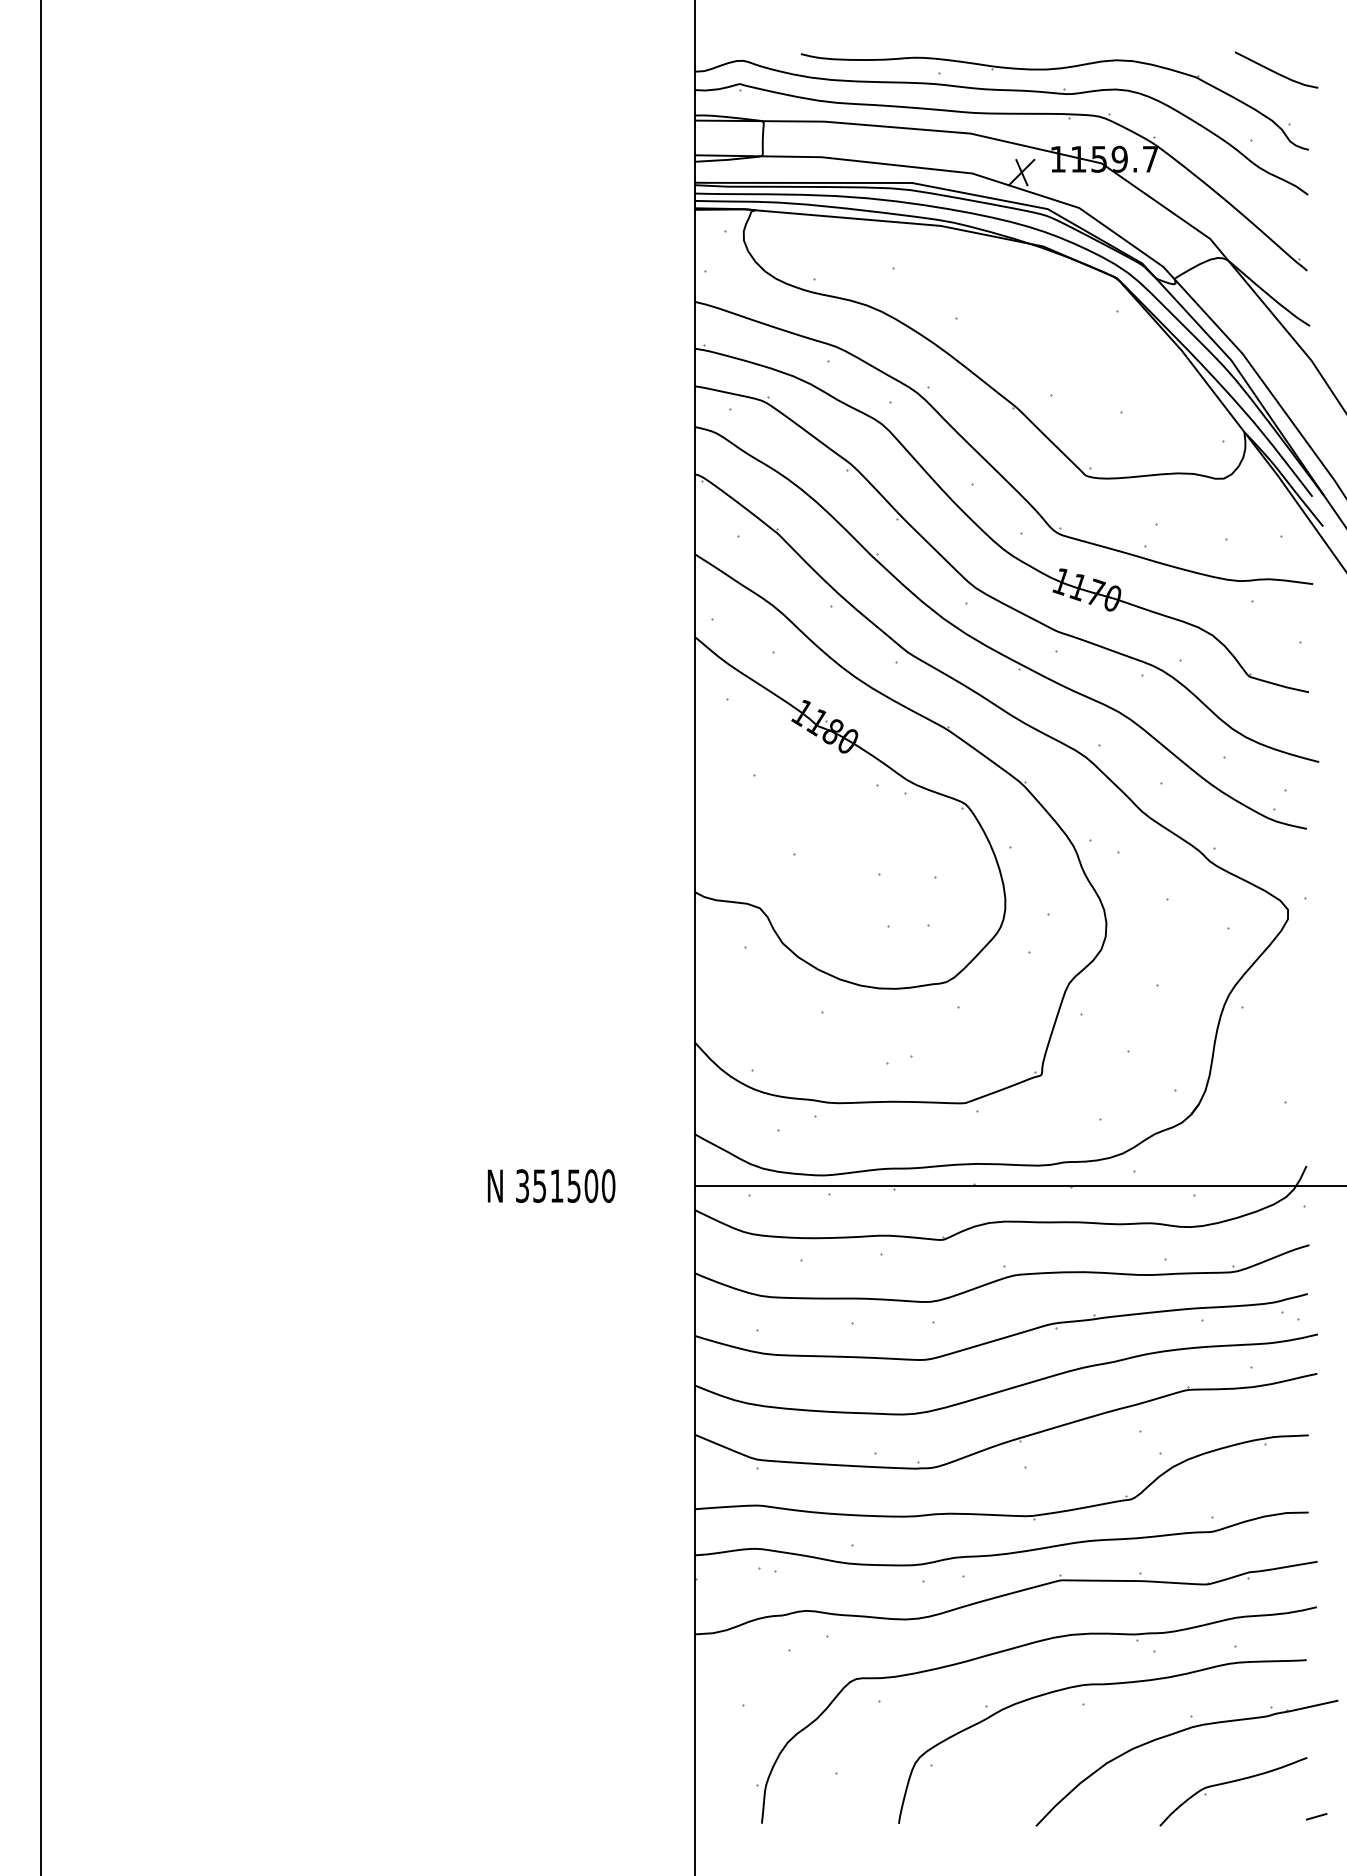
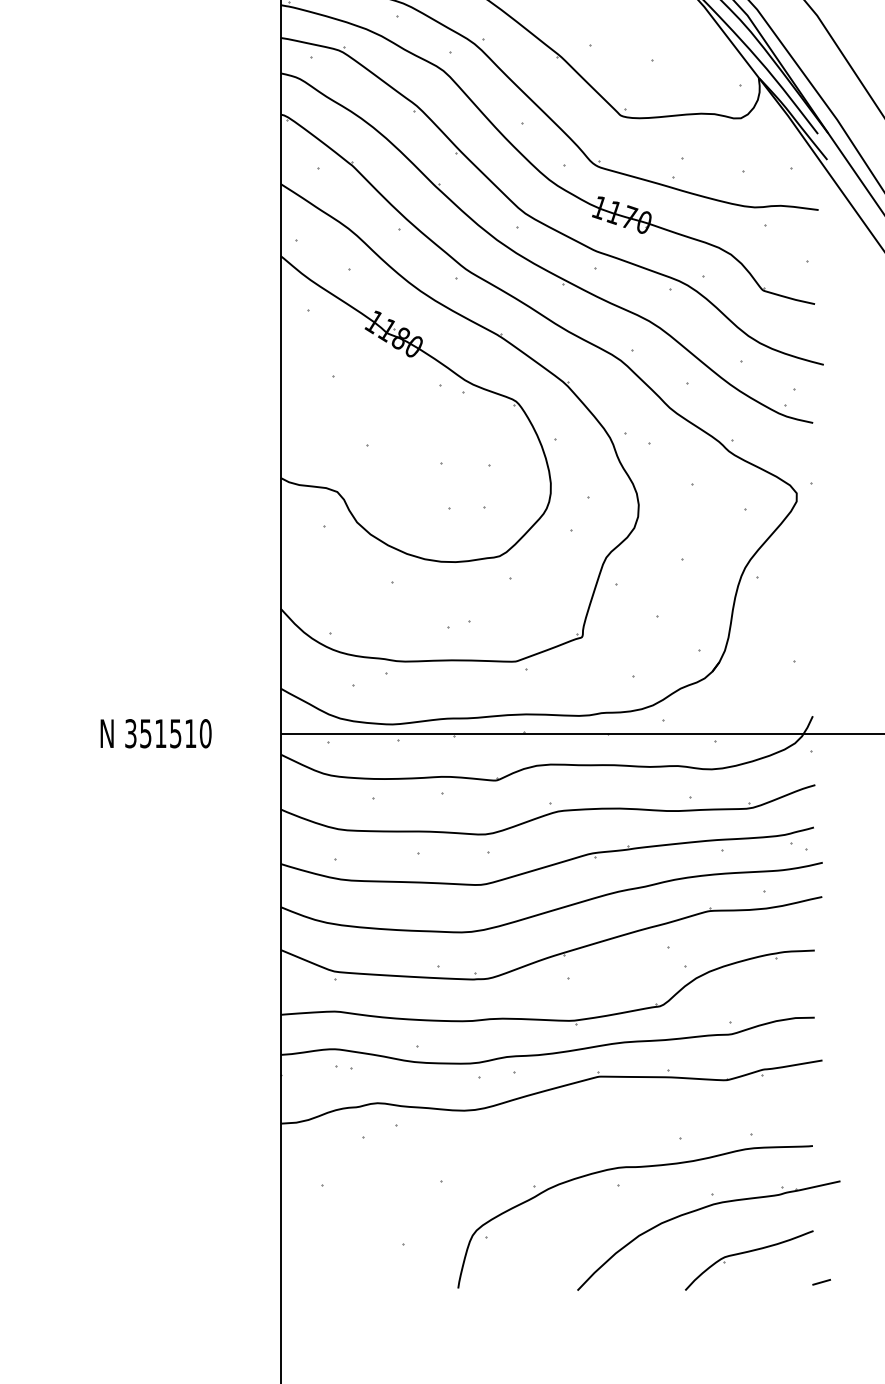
text: (591, 1185) -> (190, 733), 351500 -> 351510
part: (1017, 1648) -> (561, 1135), removed

